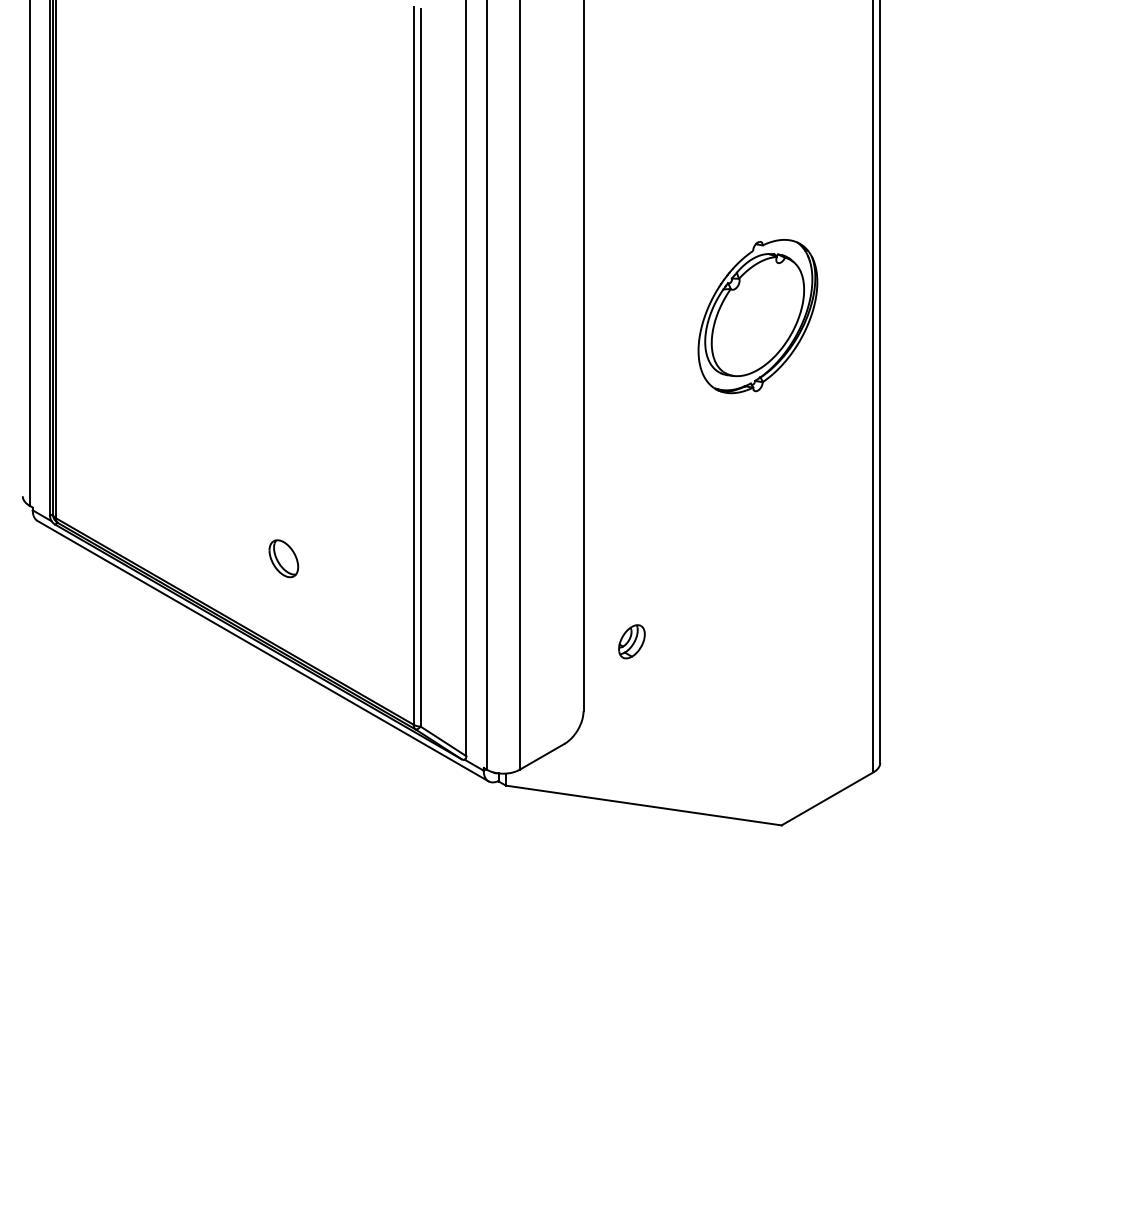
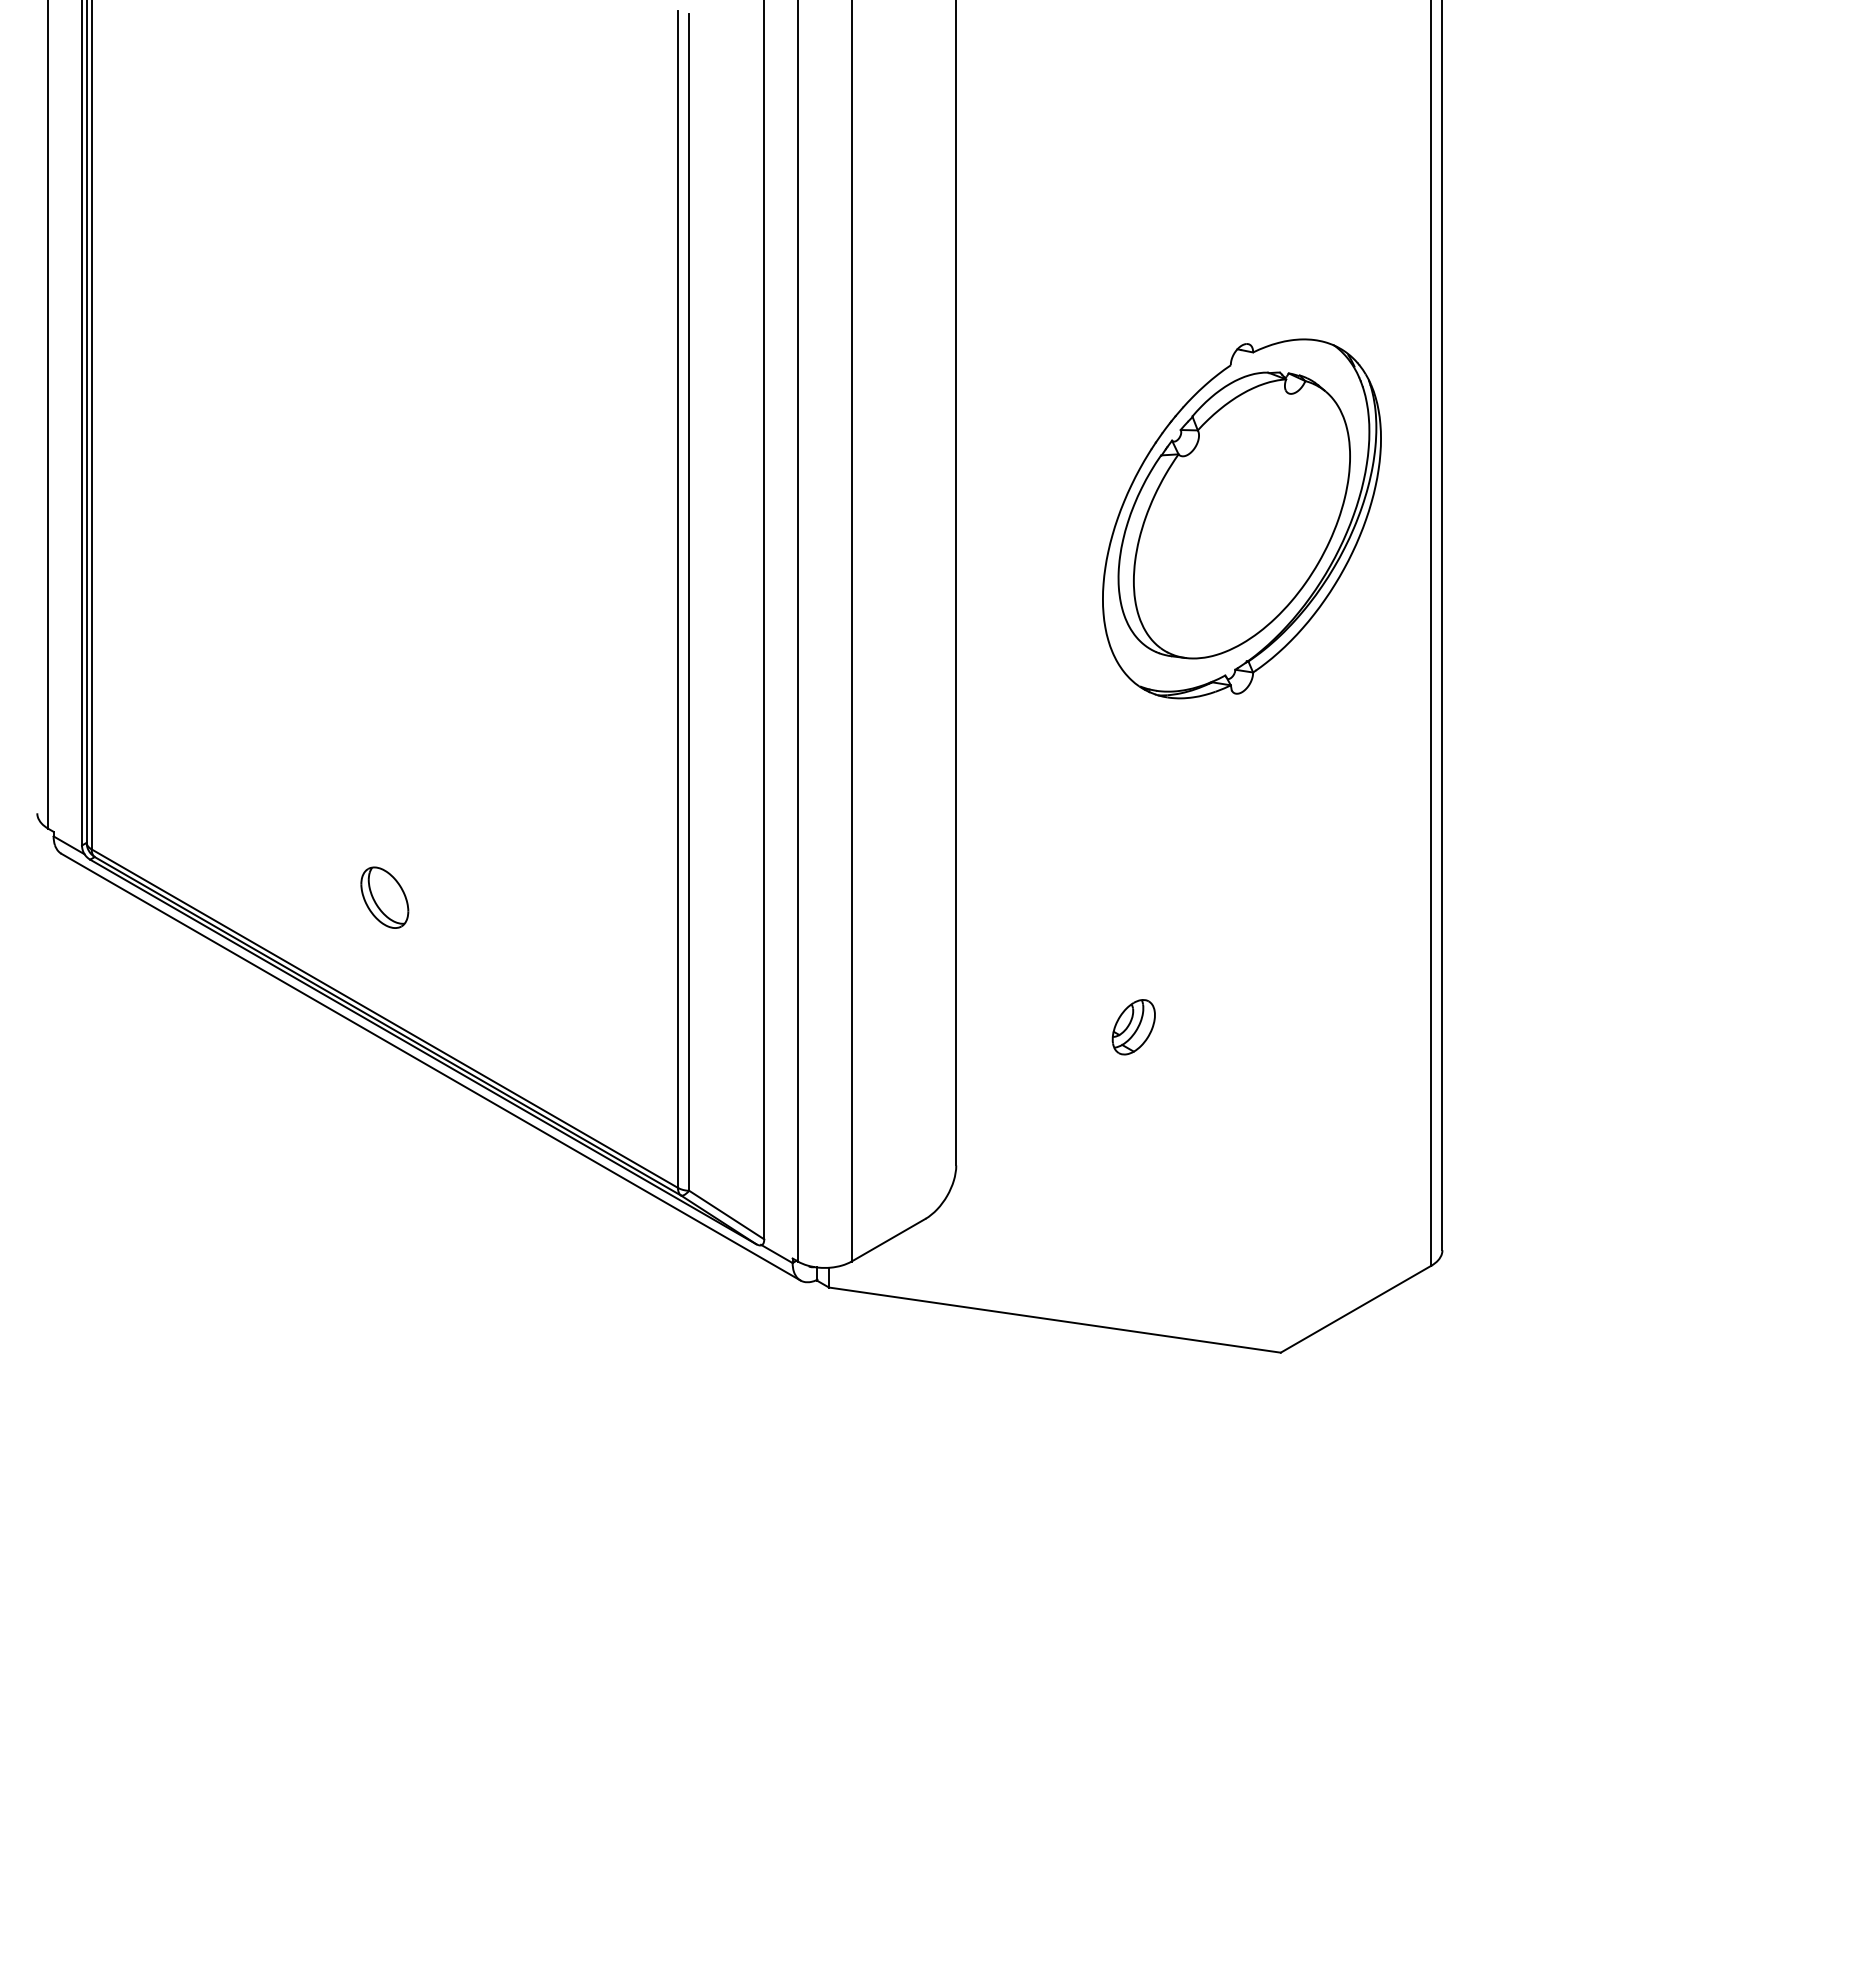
part: (757, 316) -> (1241, 518), size x1.43
part: (283, 558) -> (384, 897), moved
part: (631, 641) -> (1133, 1026), moved

